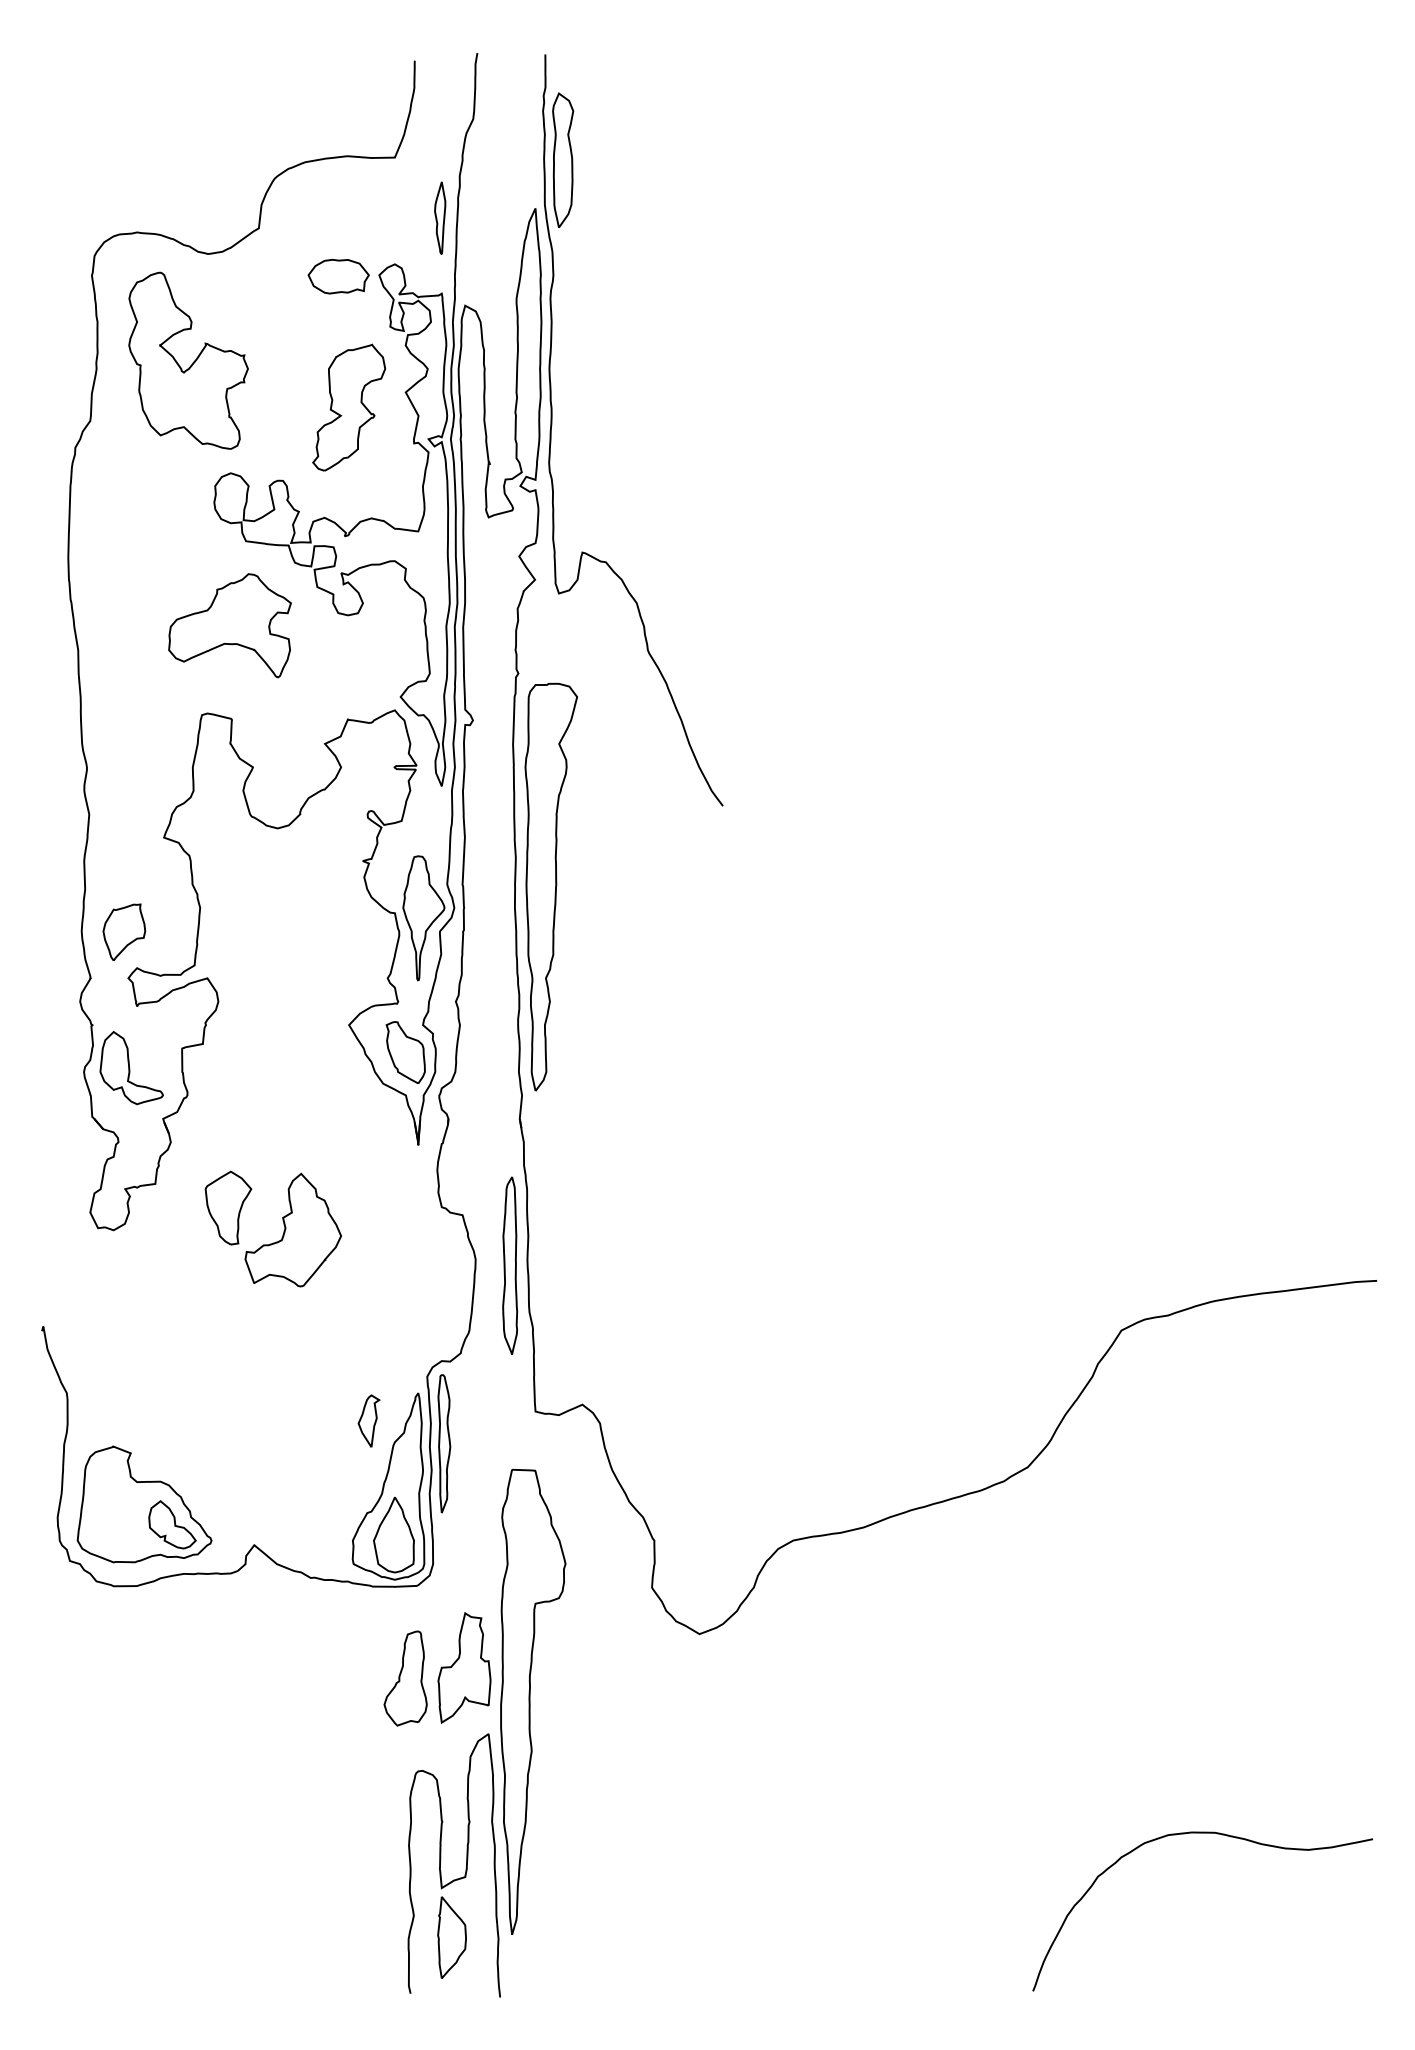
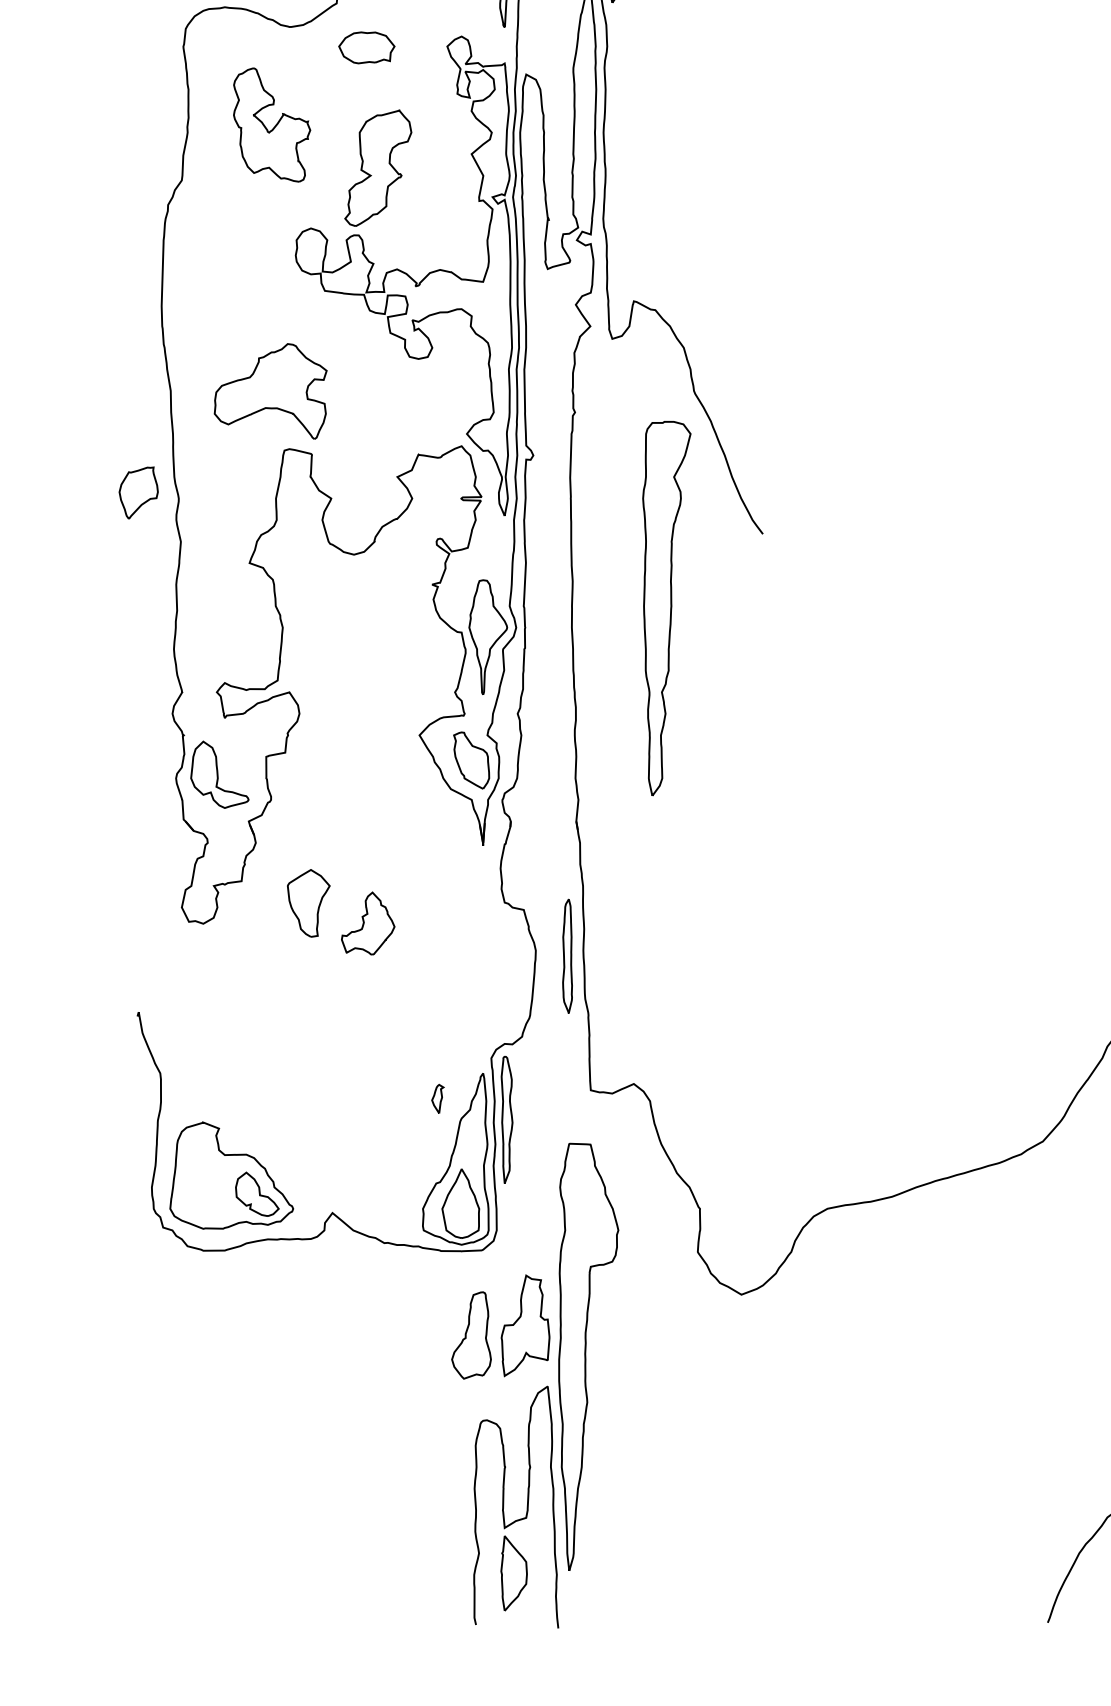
part: (338, 276) -> (366, 47), moved
part: (188, 360) -> (272, 124), size x0.7
part: (349, 407) -> (378, 168), moved
part: (229, 625) -> (270, 391), moved
part: (550, 886) -> (666, 608), moved
part: (124, 931) -> (138, 492), moved
part: (292, 1229) -> (367, 923), size x0.6
part: (510, 1265) -> (567, 956), size x0.7
part: (368, 1420) -> (437, 1098), size x0.6

